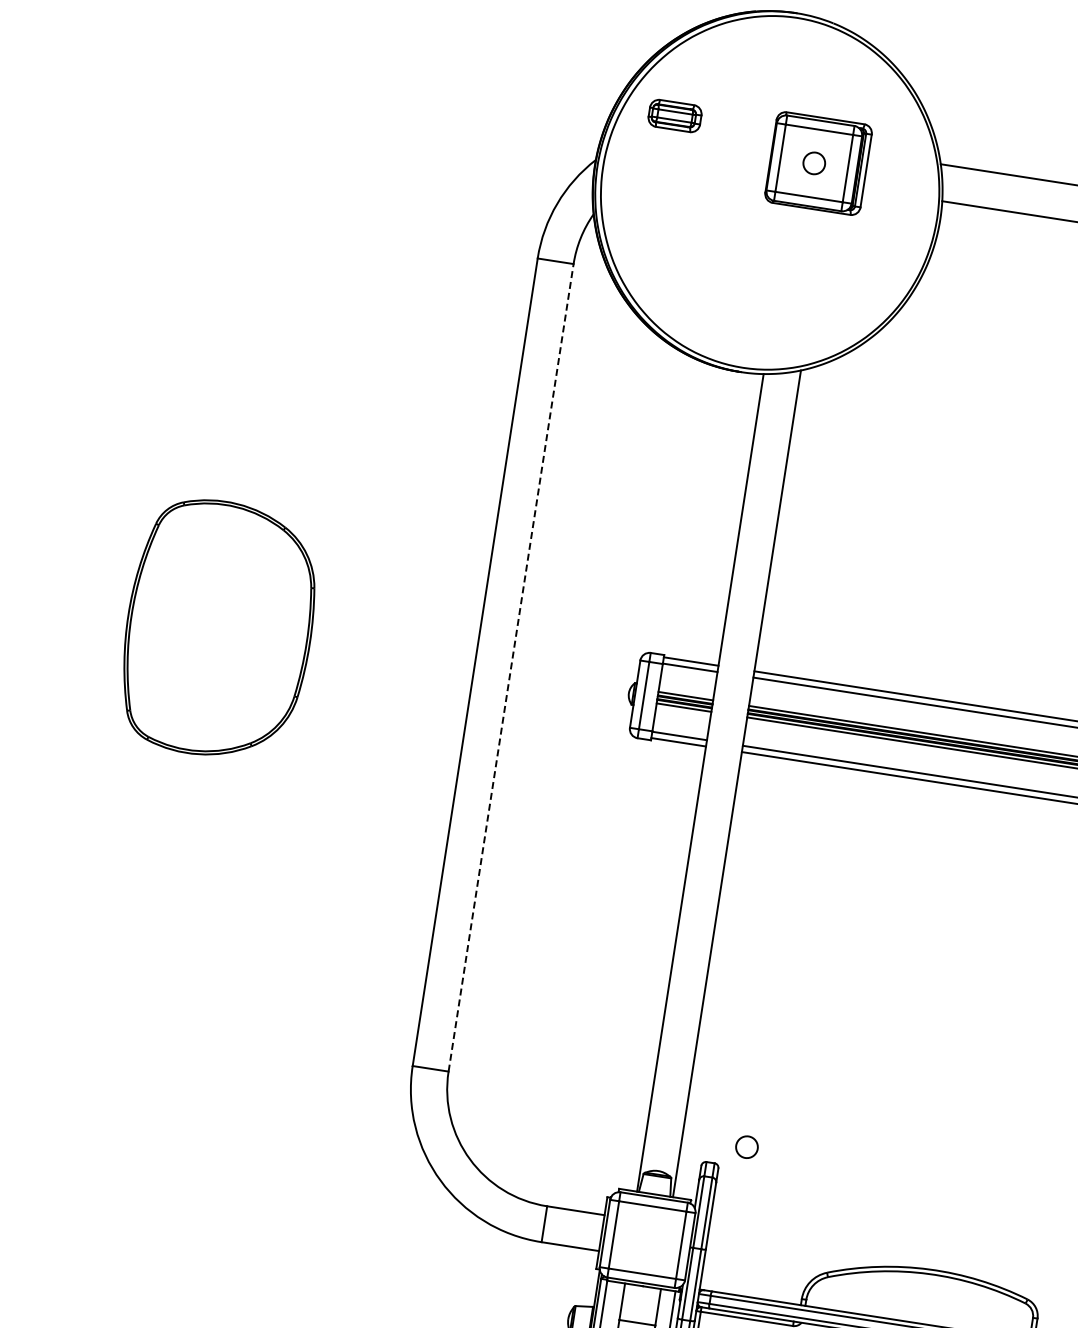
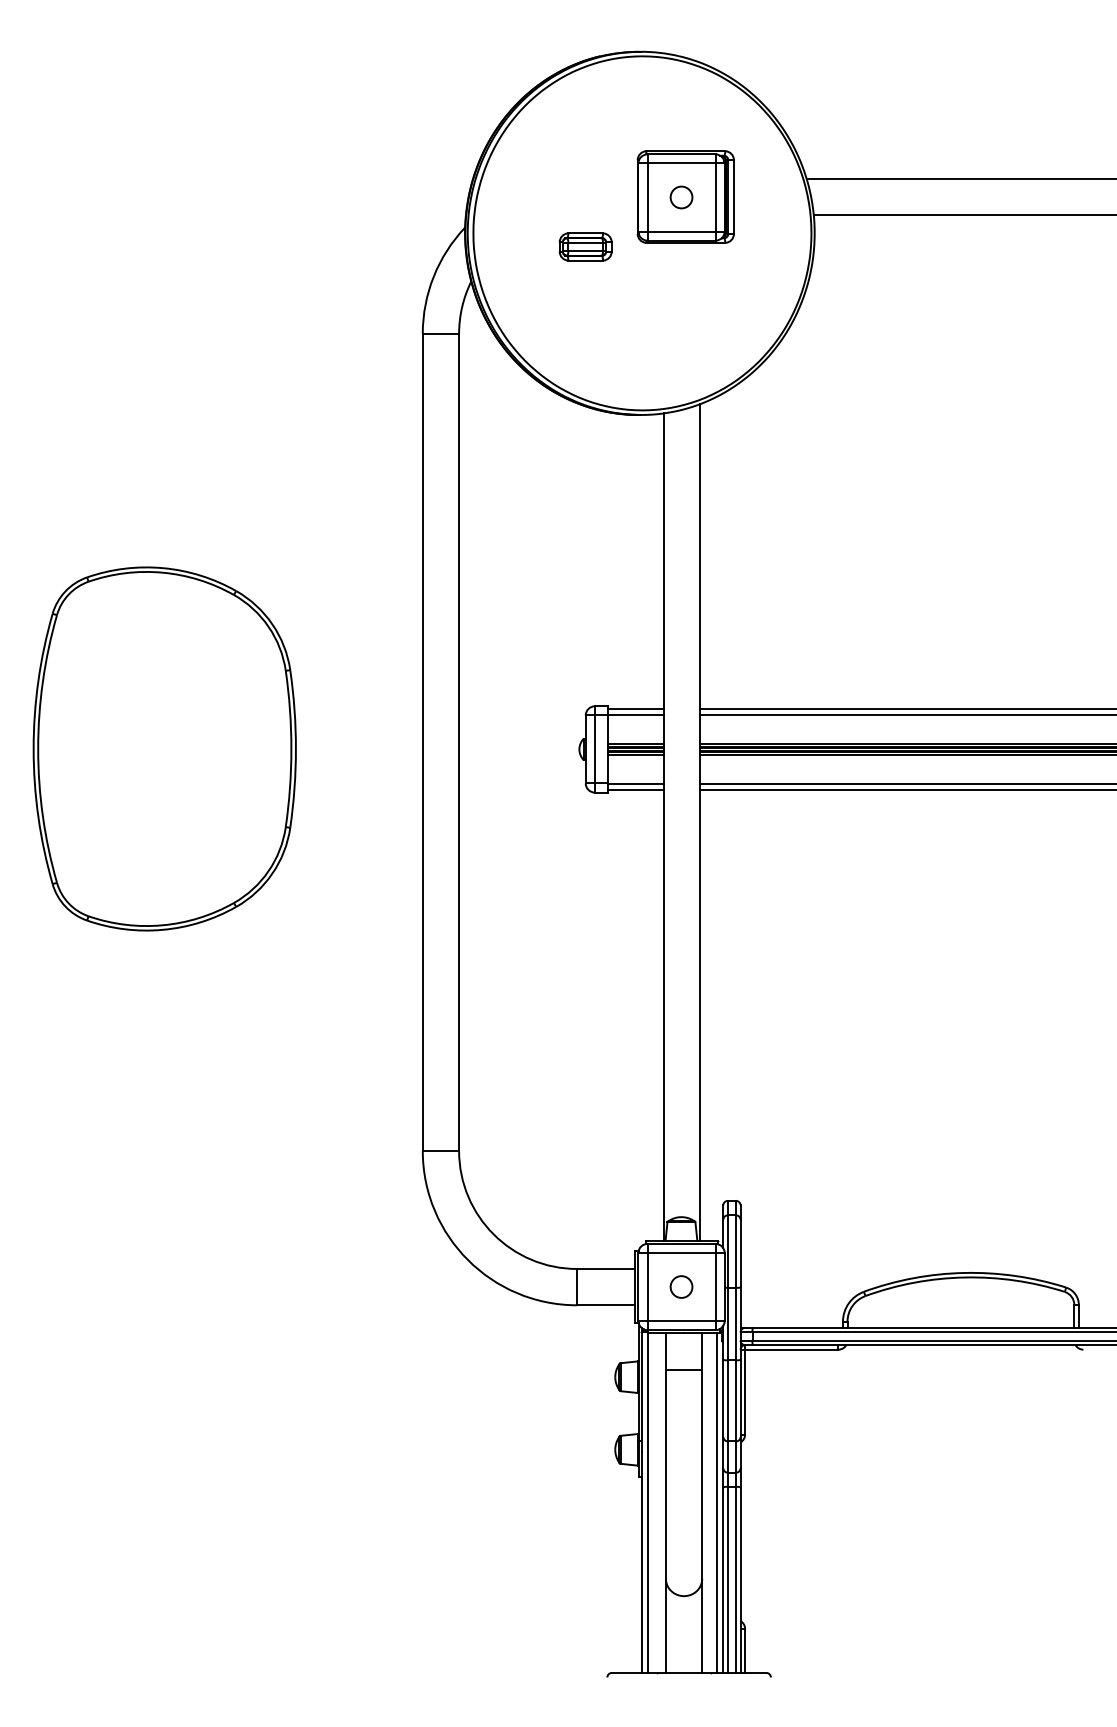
part: (674, 115) -> (585, 246), moved
part: (219, 628) -> (164, 748), size x1.43
line: (511, 668) -> (459, 742), dashed -> solid
circle: (747, 1146) -> (681, 1286), moved

